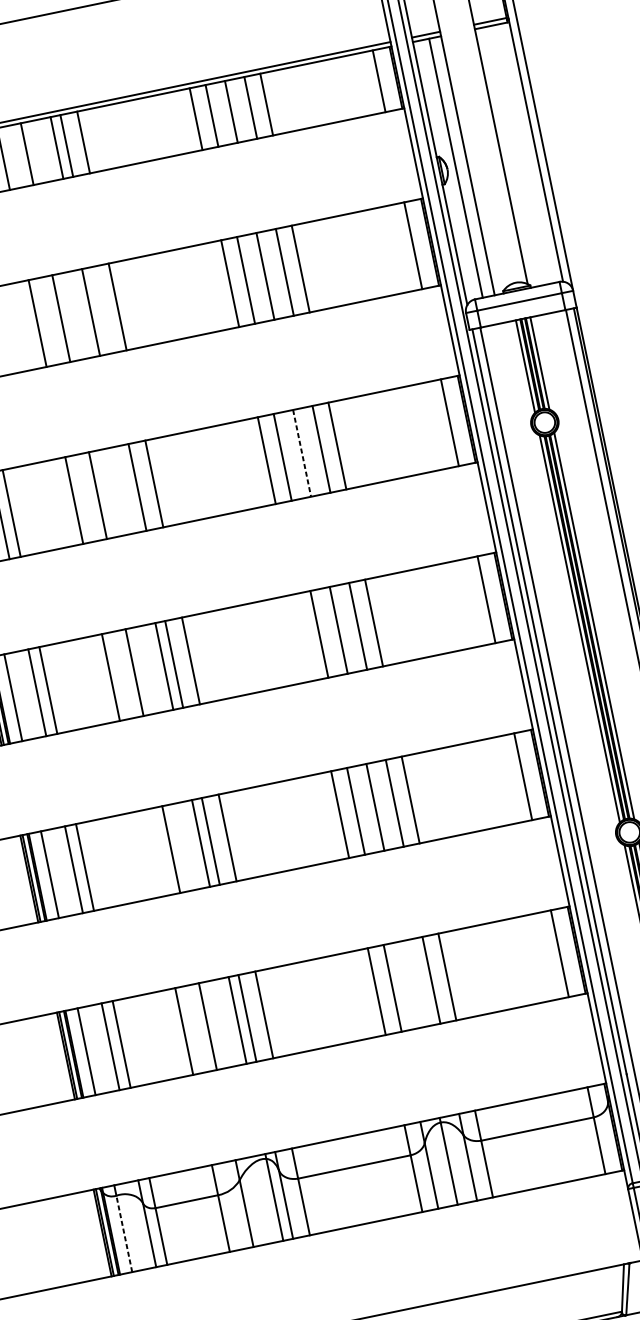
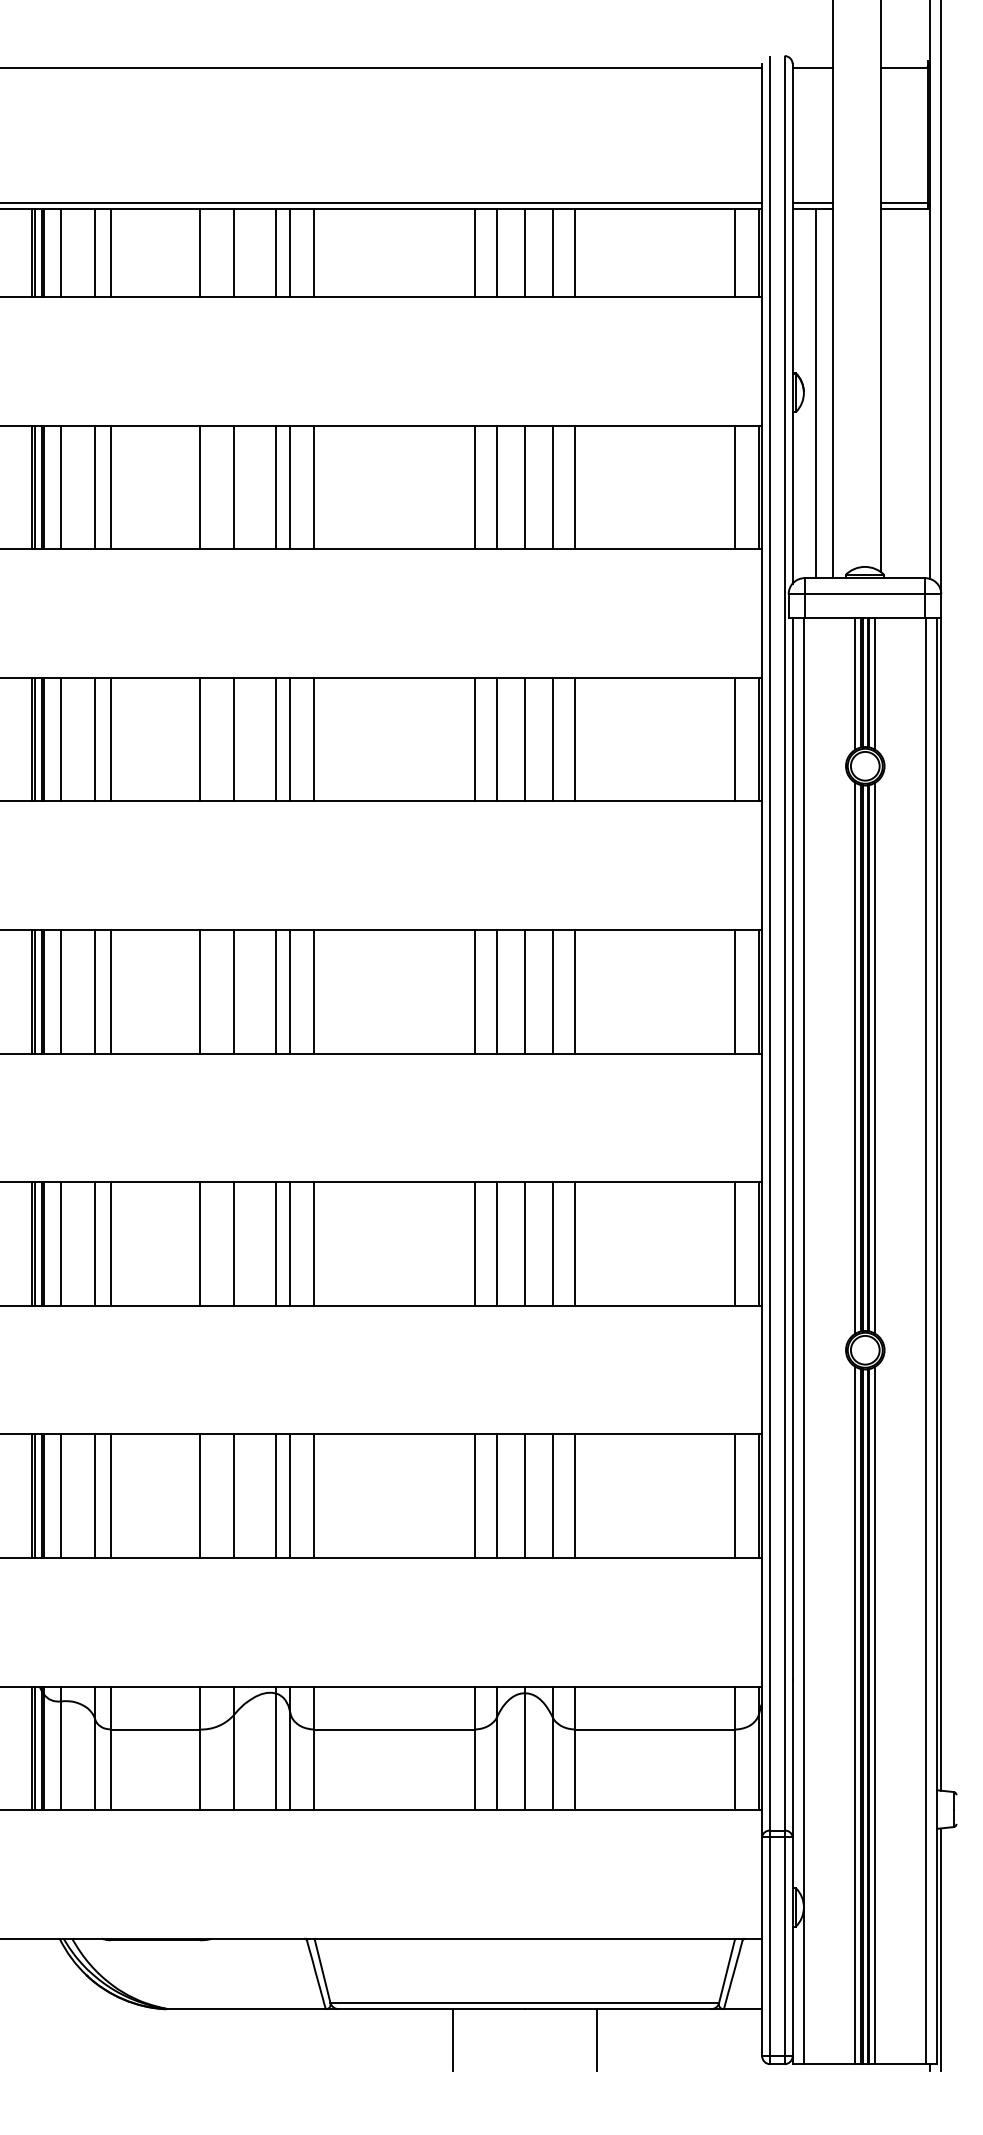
line: (101, 310) -> (290, 487), added
line: (301, 453) -> (524, 739), dashed -> solid
line: (127, 489) -> (276, 739), added
line: (303, 637) -> (474, 991), added
line: (147, 854) -> (200, 1243), added
line: (411, 984) -> (524, 1496), added
line: (124, 1233) -> (61, 1755), dashed -> solid

